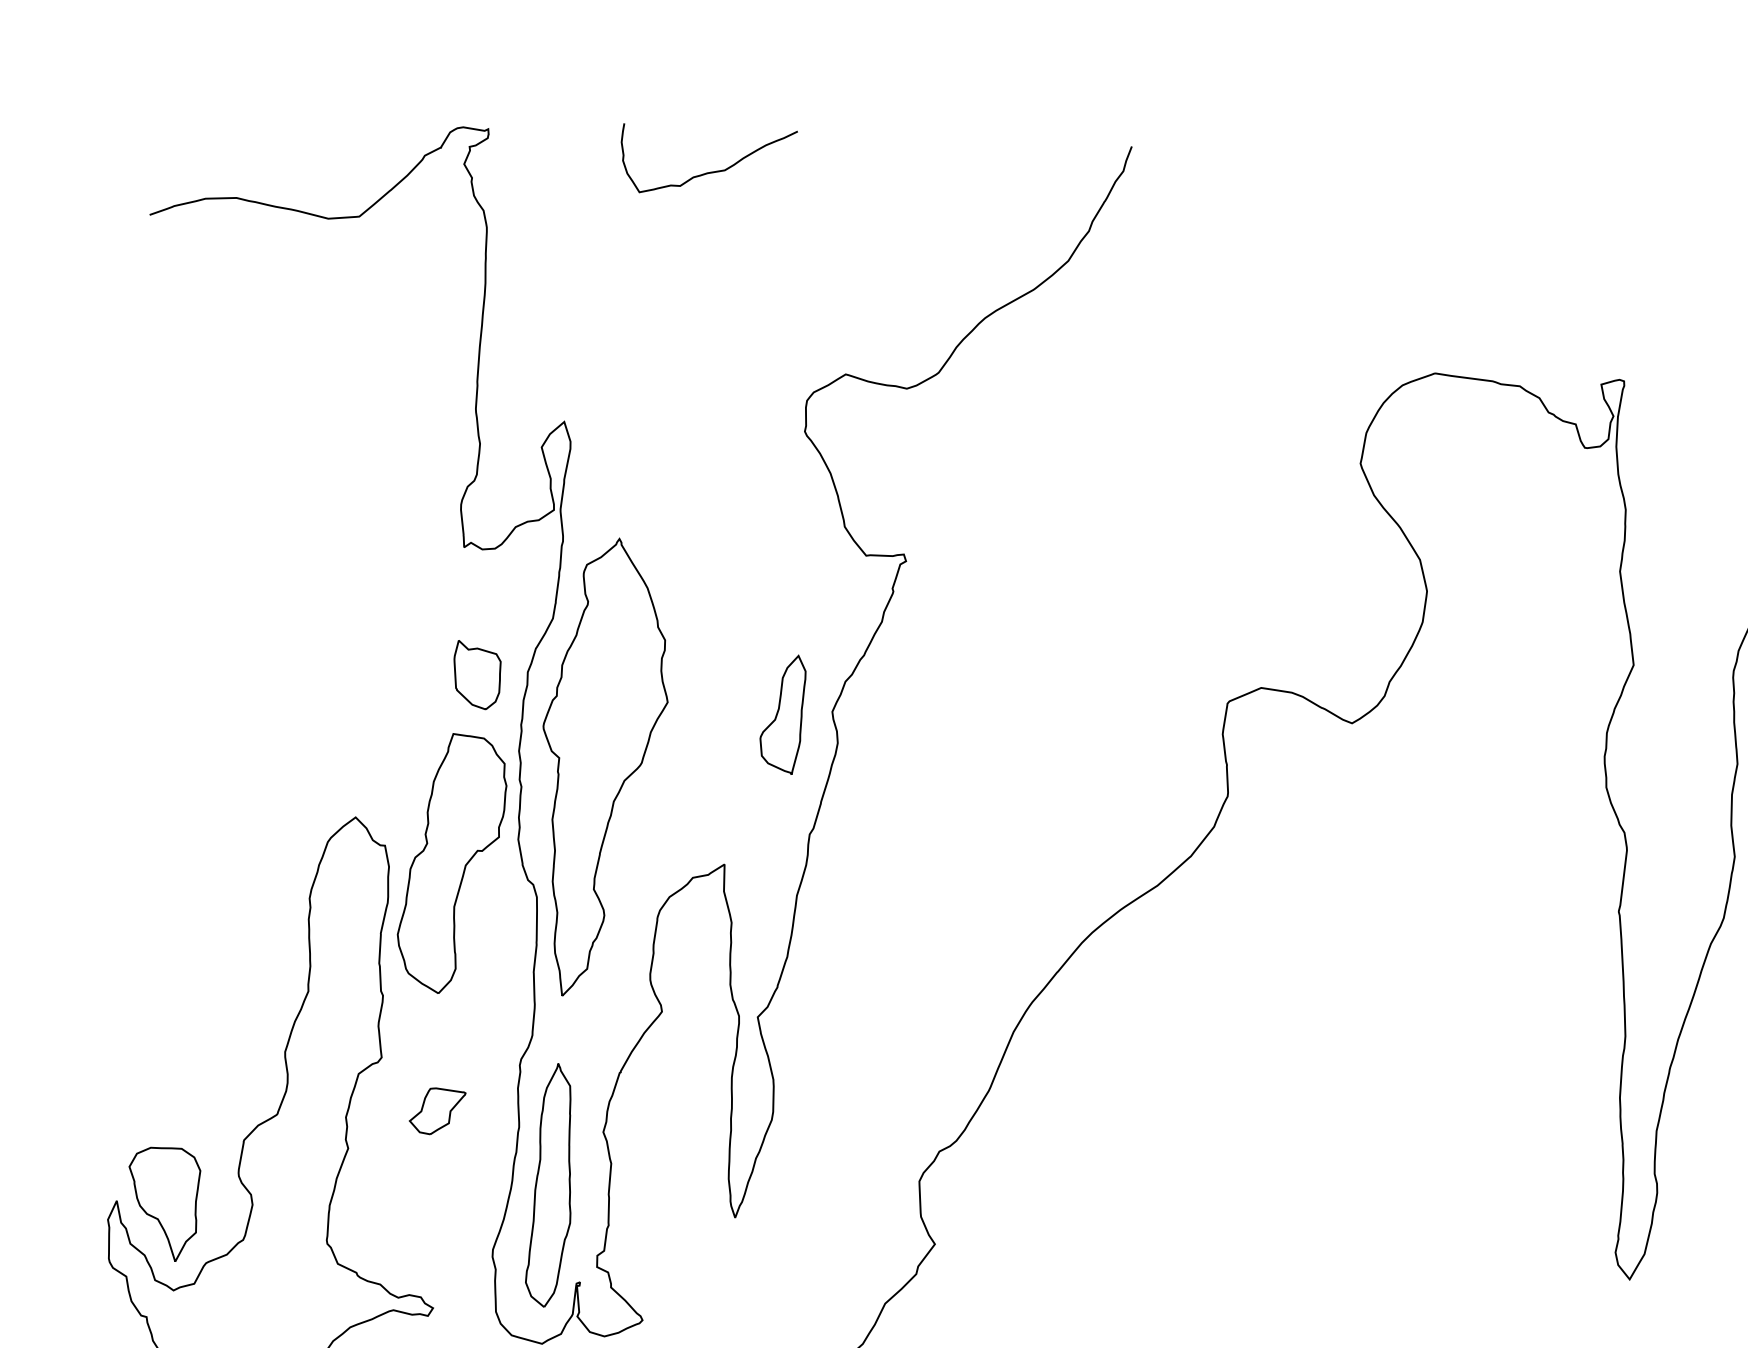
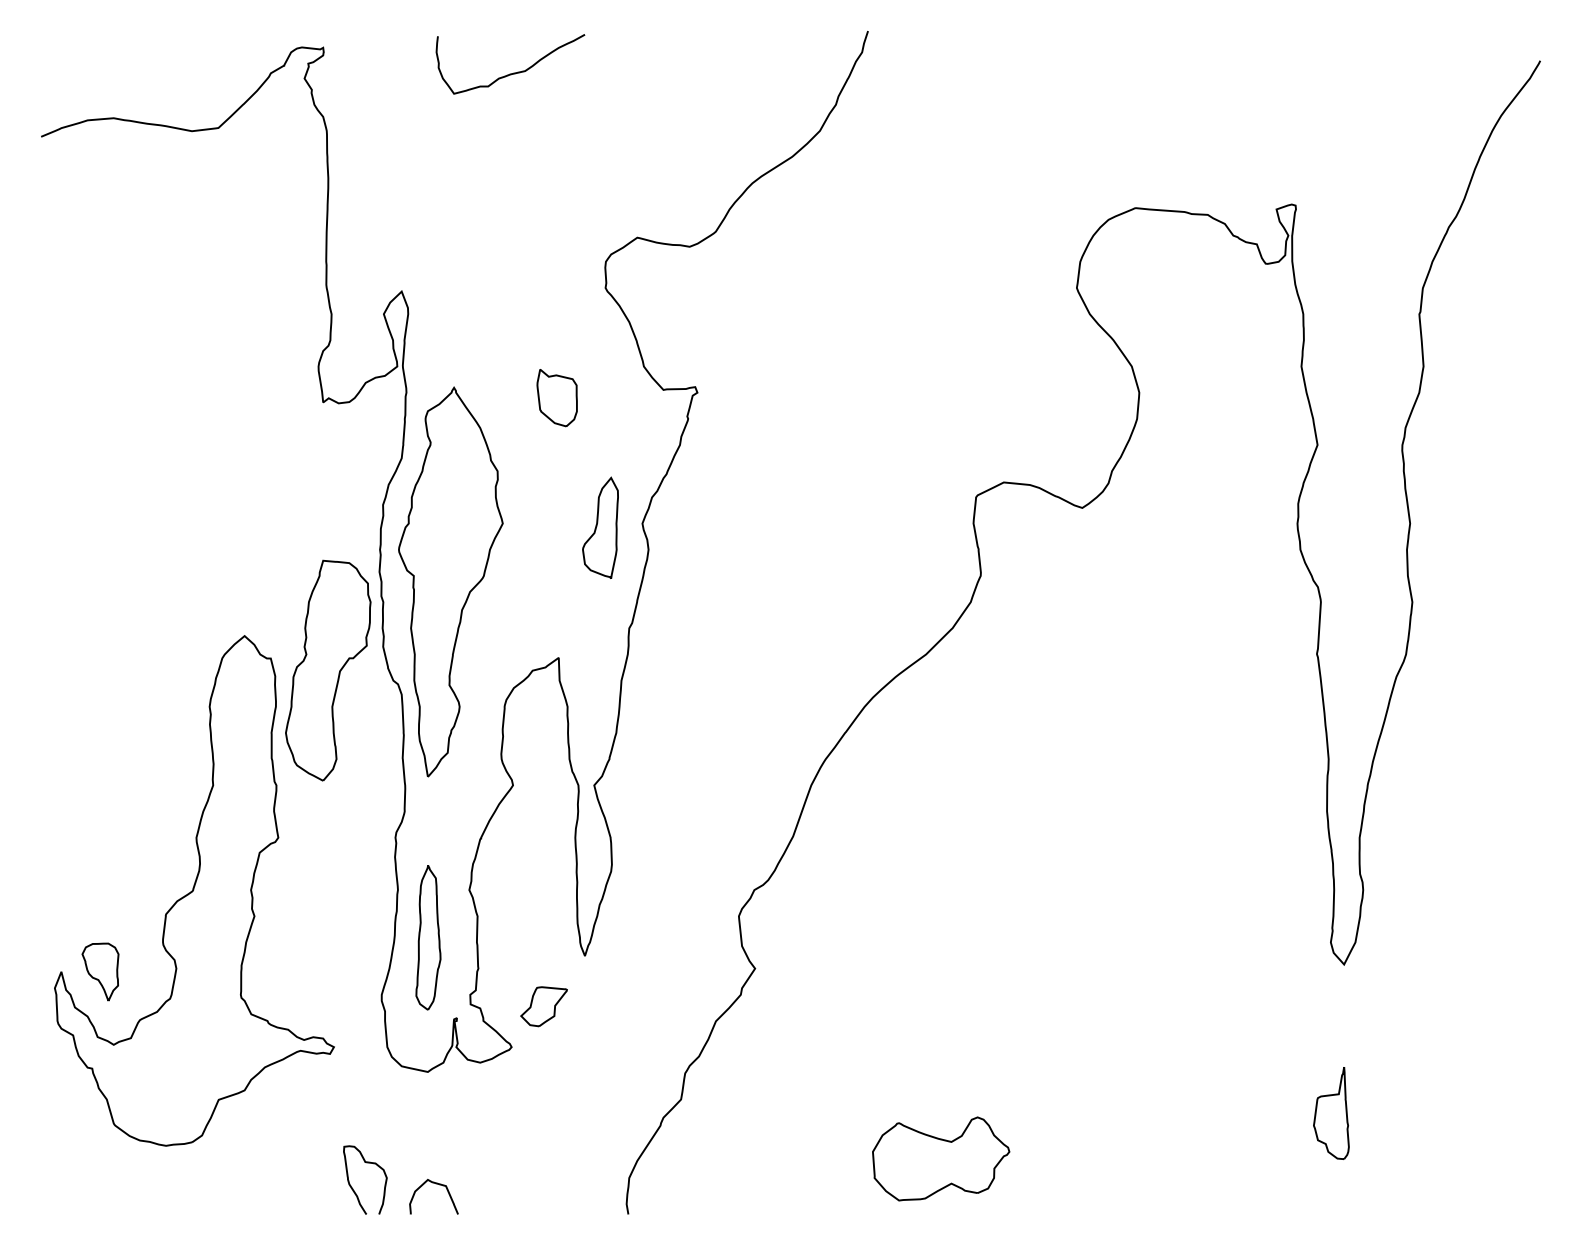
part: (476, 675) -> (556, 398), moved
part: (436, 1111) -> (543, 1006), moved
part: (551, 1185) -> (428, 937), size x0.7
part: (162, 1203) -> (100, 971), size x0.6

